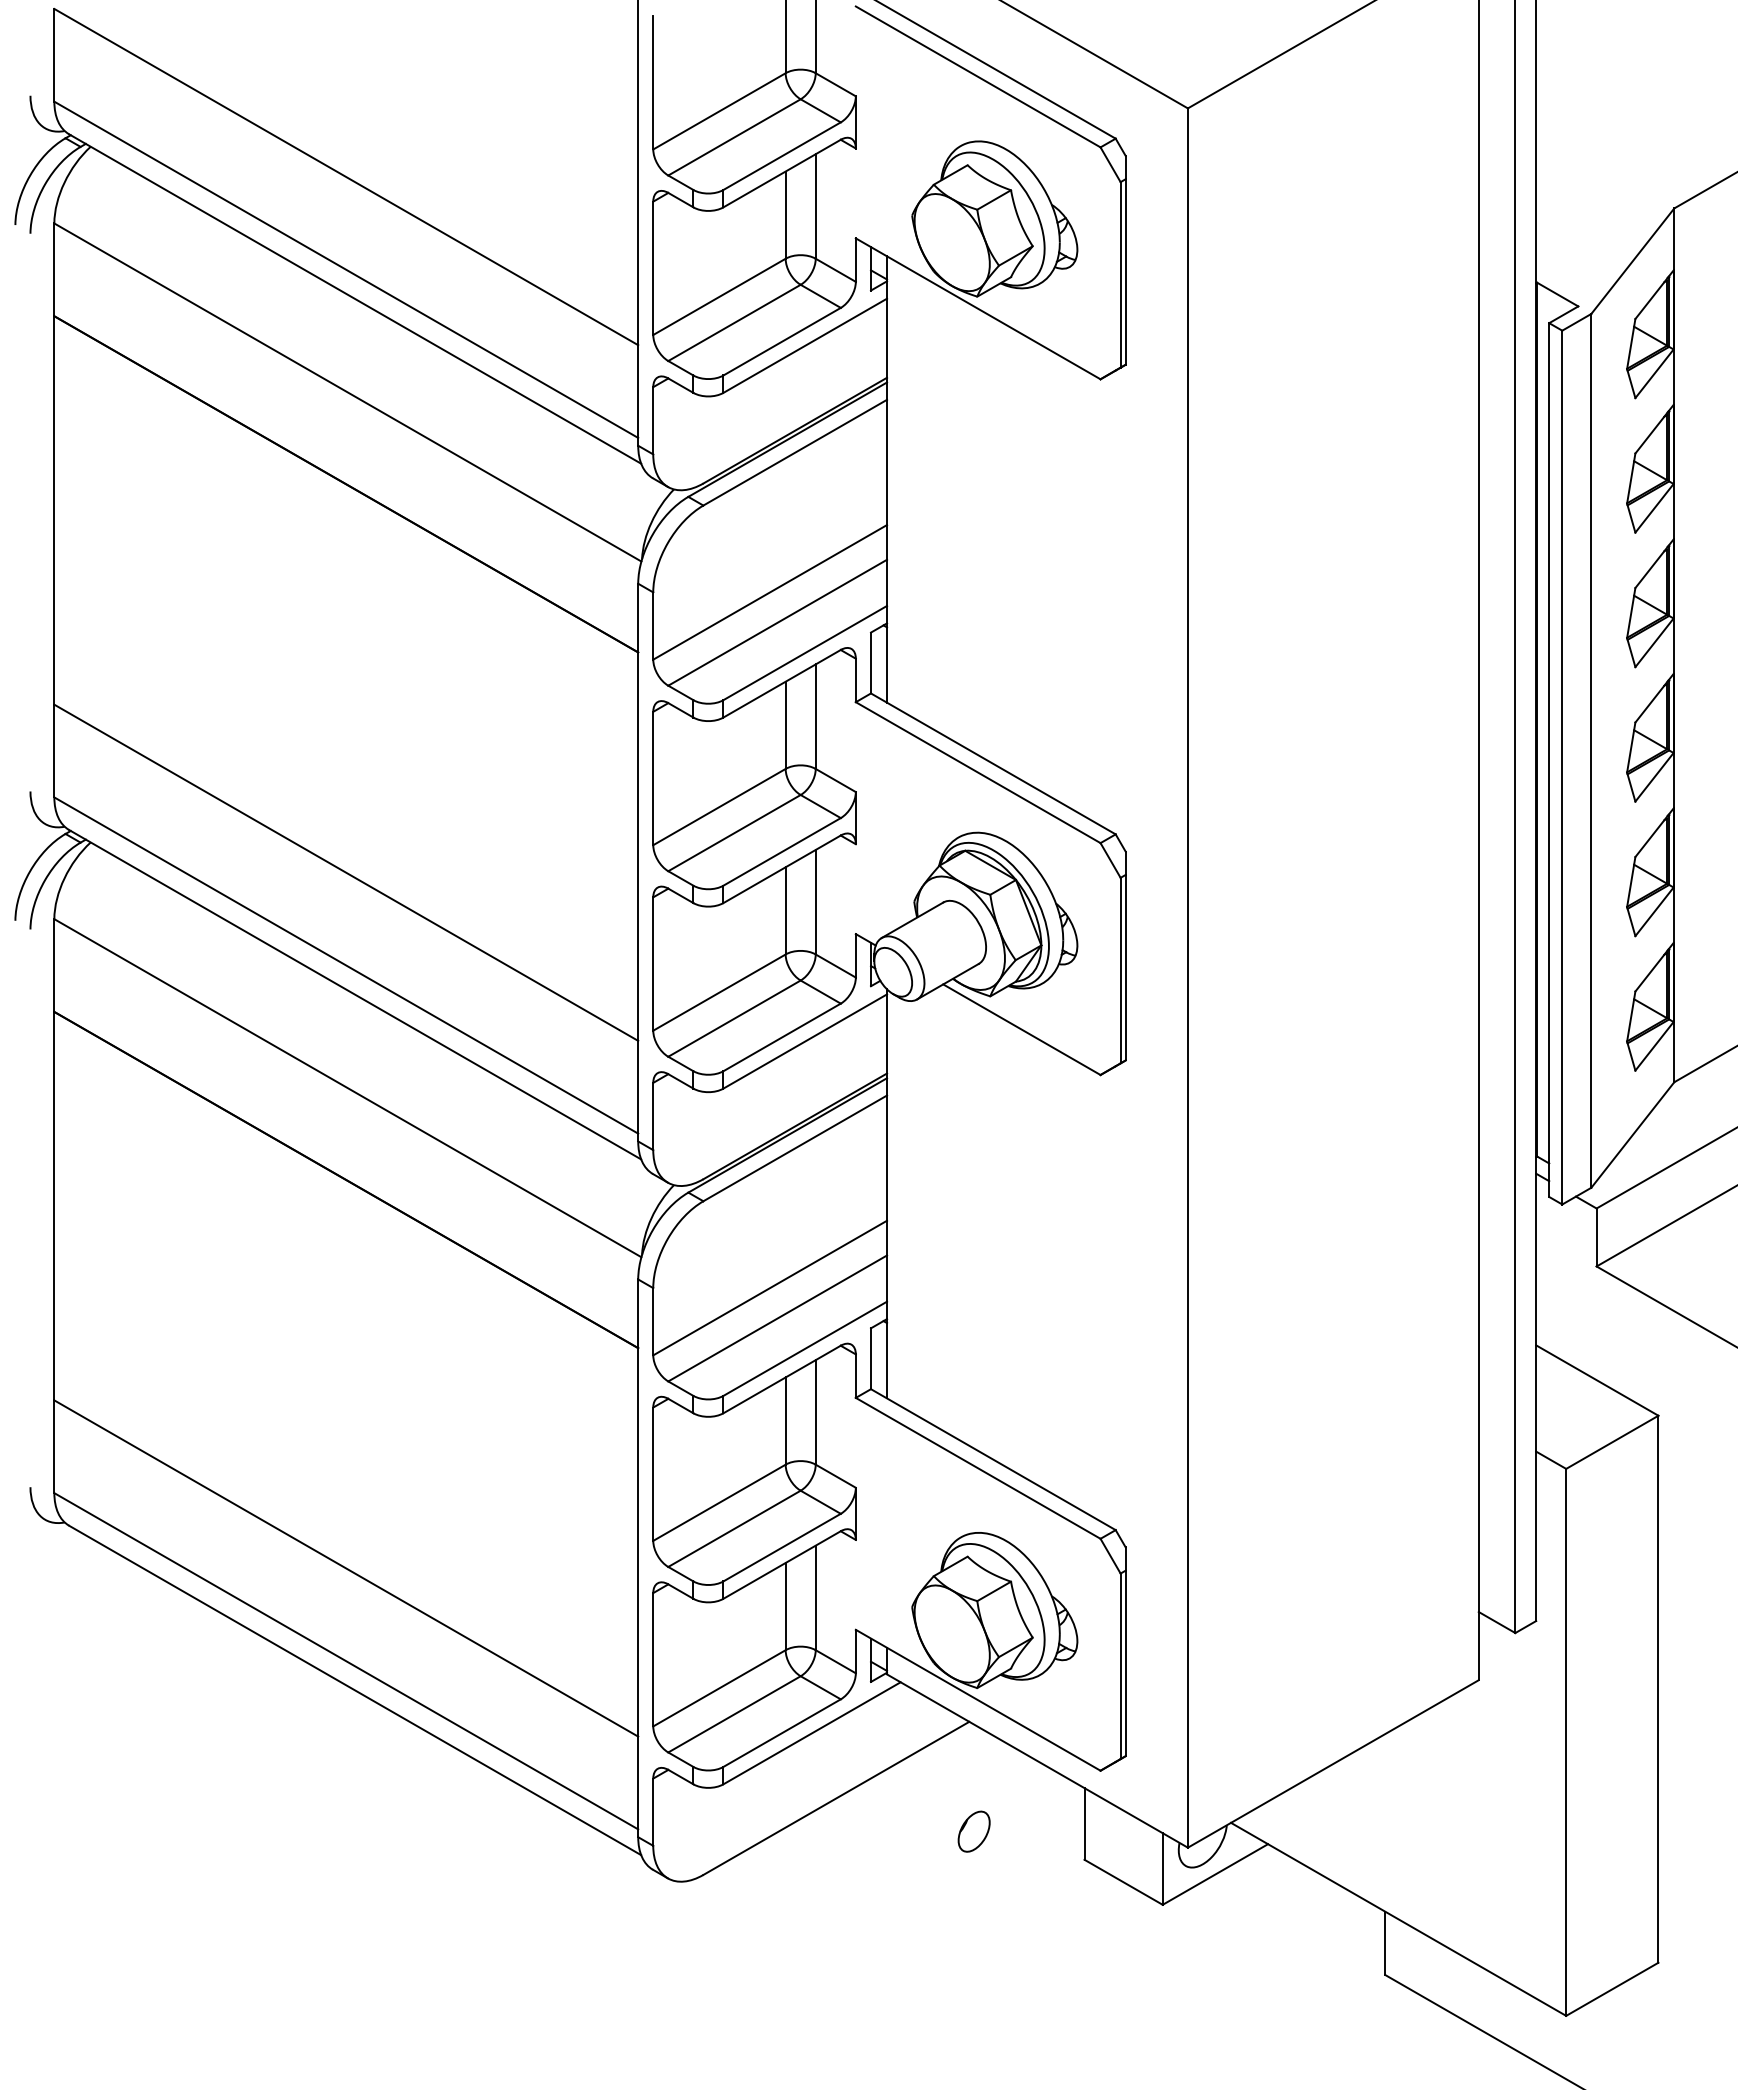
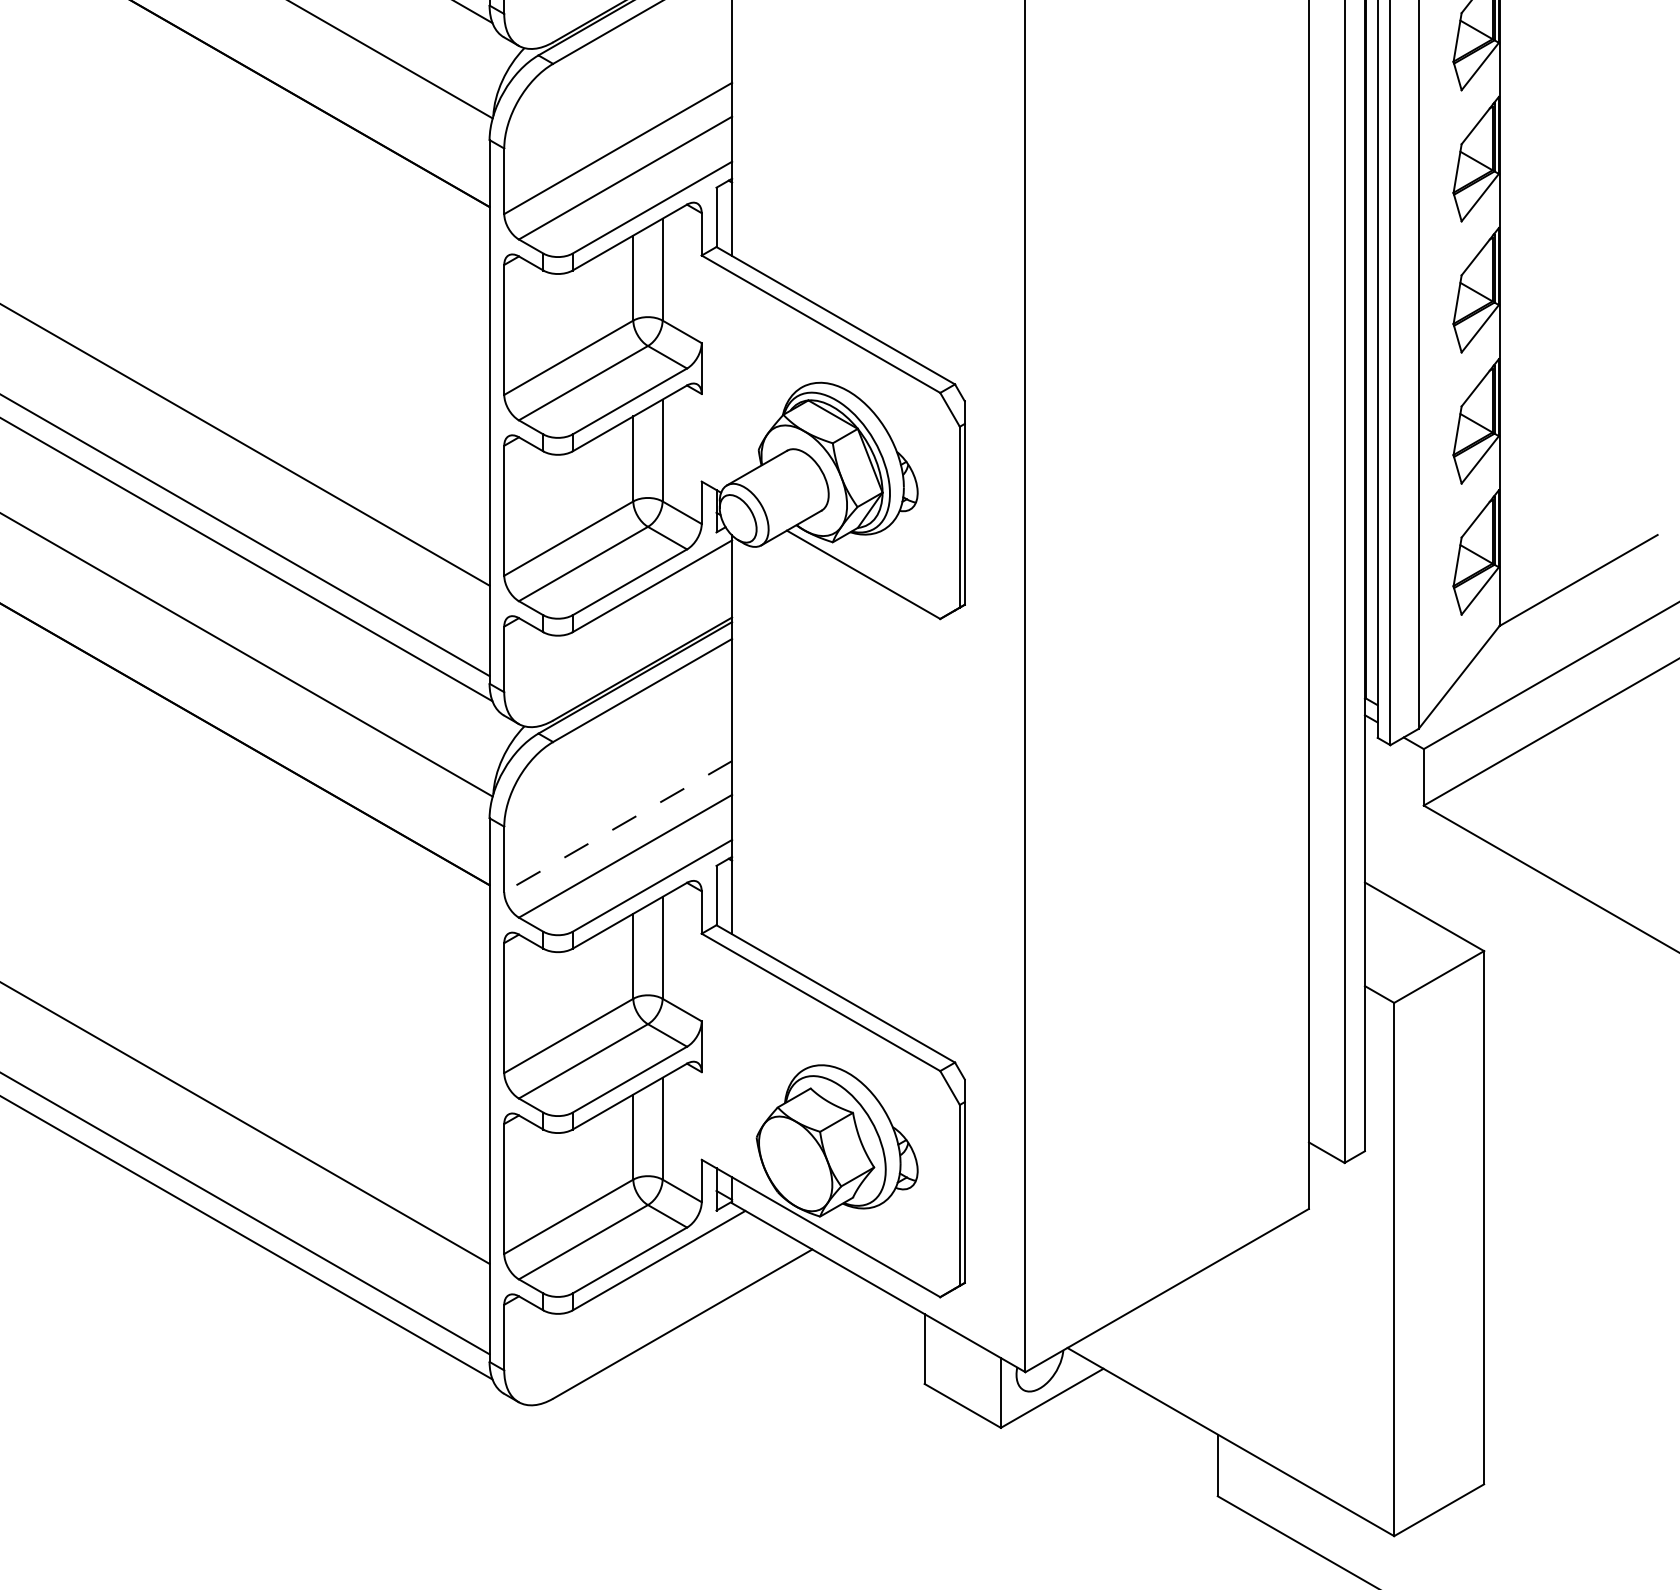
line: (770, 1288) -> (618, 827), solid -> dashed
part: (973, 1831) -> (816, 1356), removed

